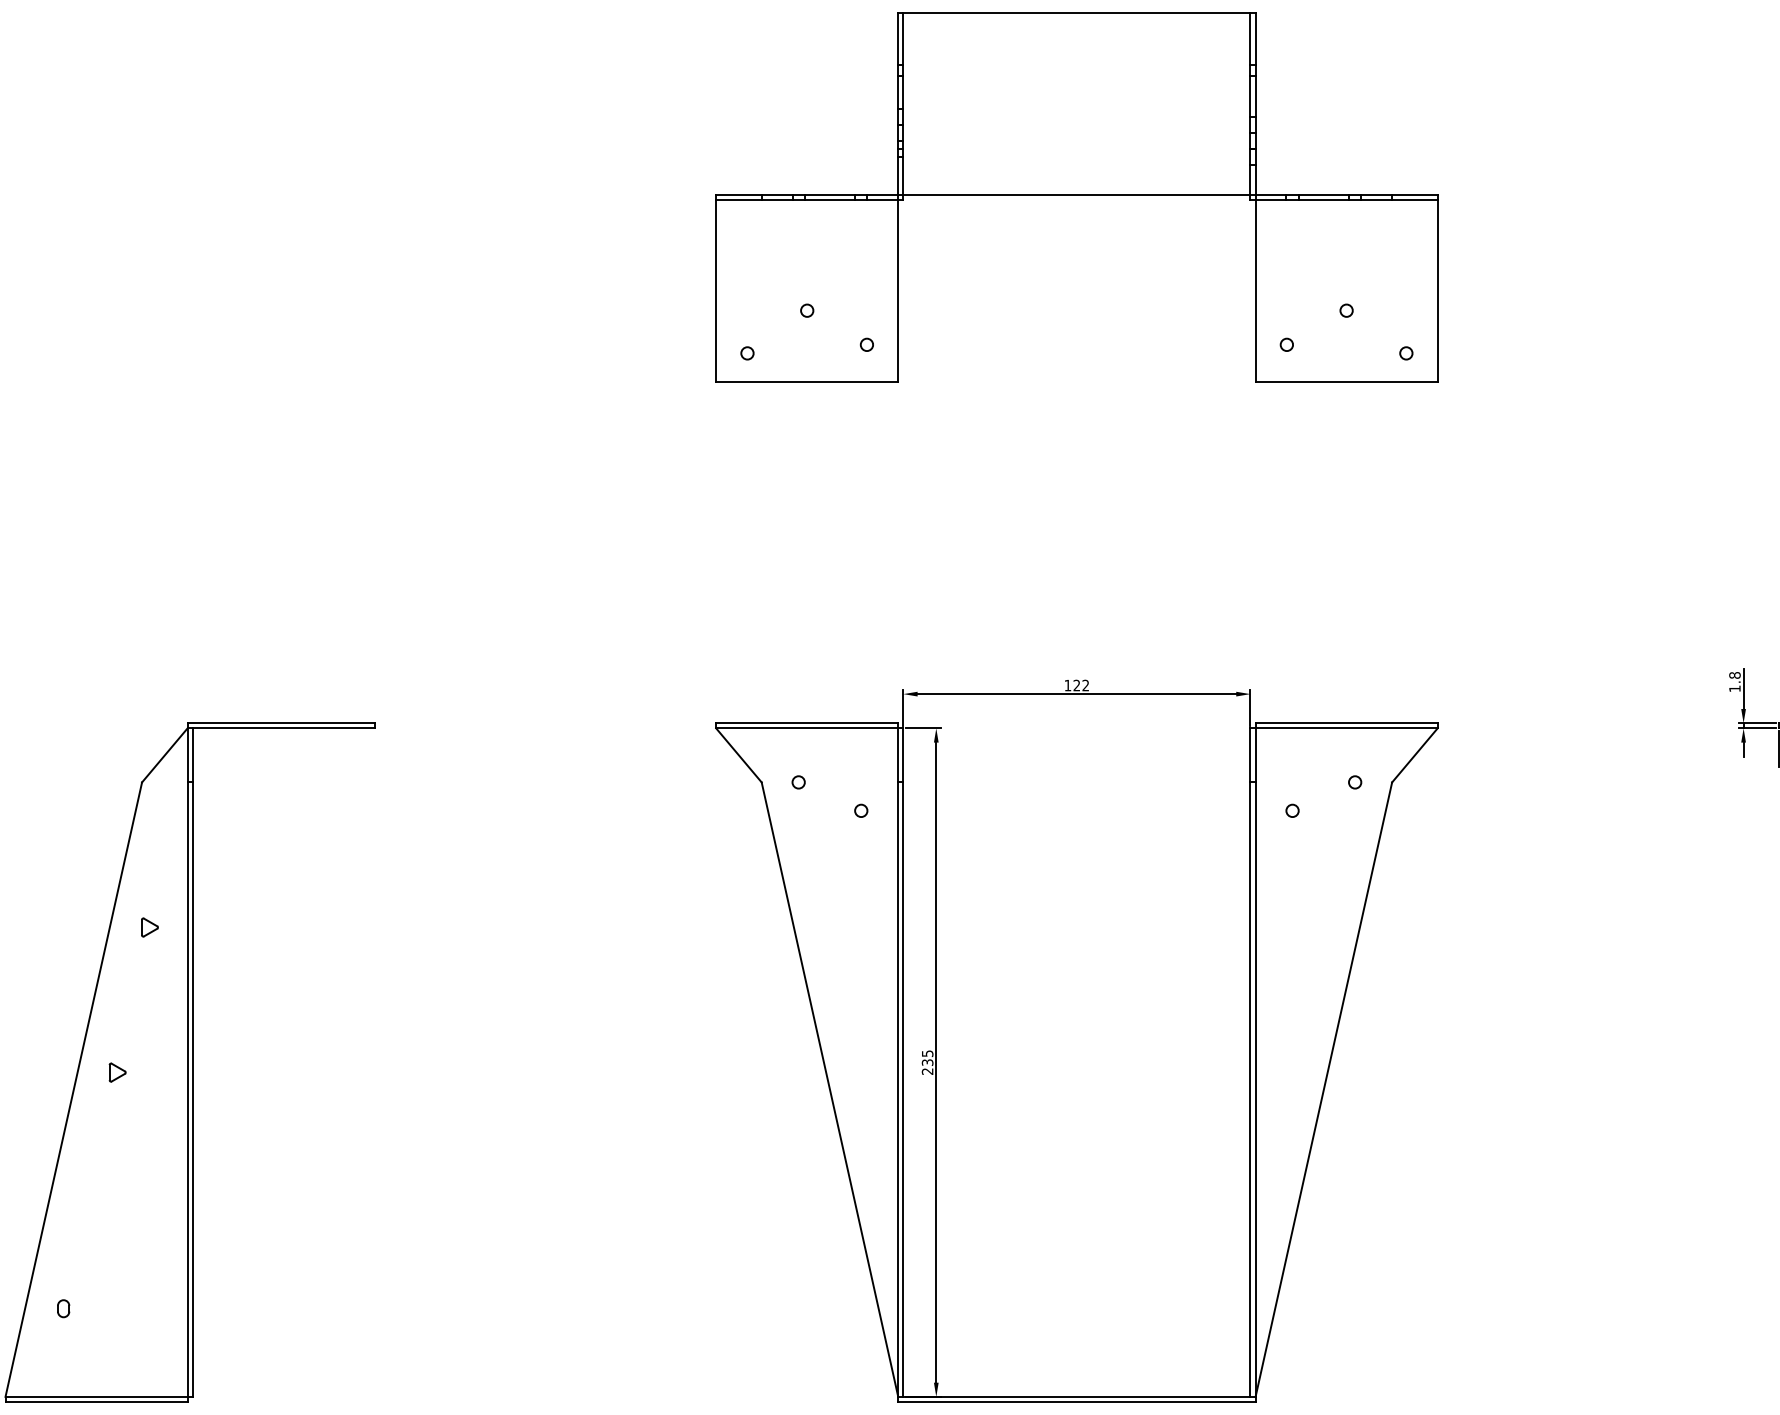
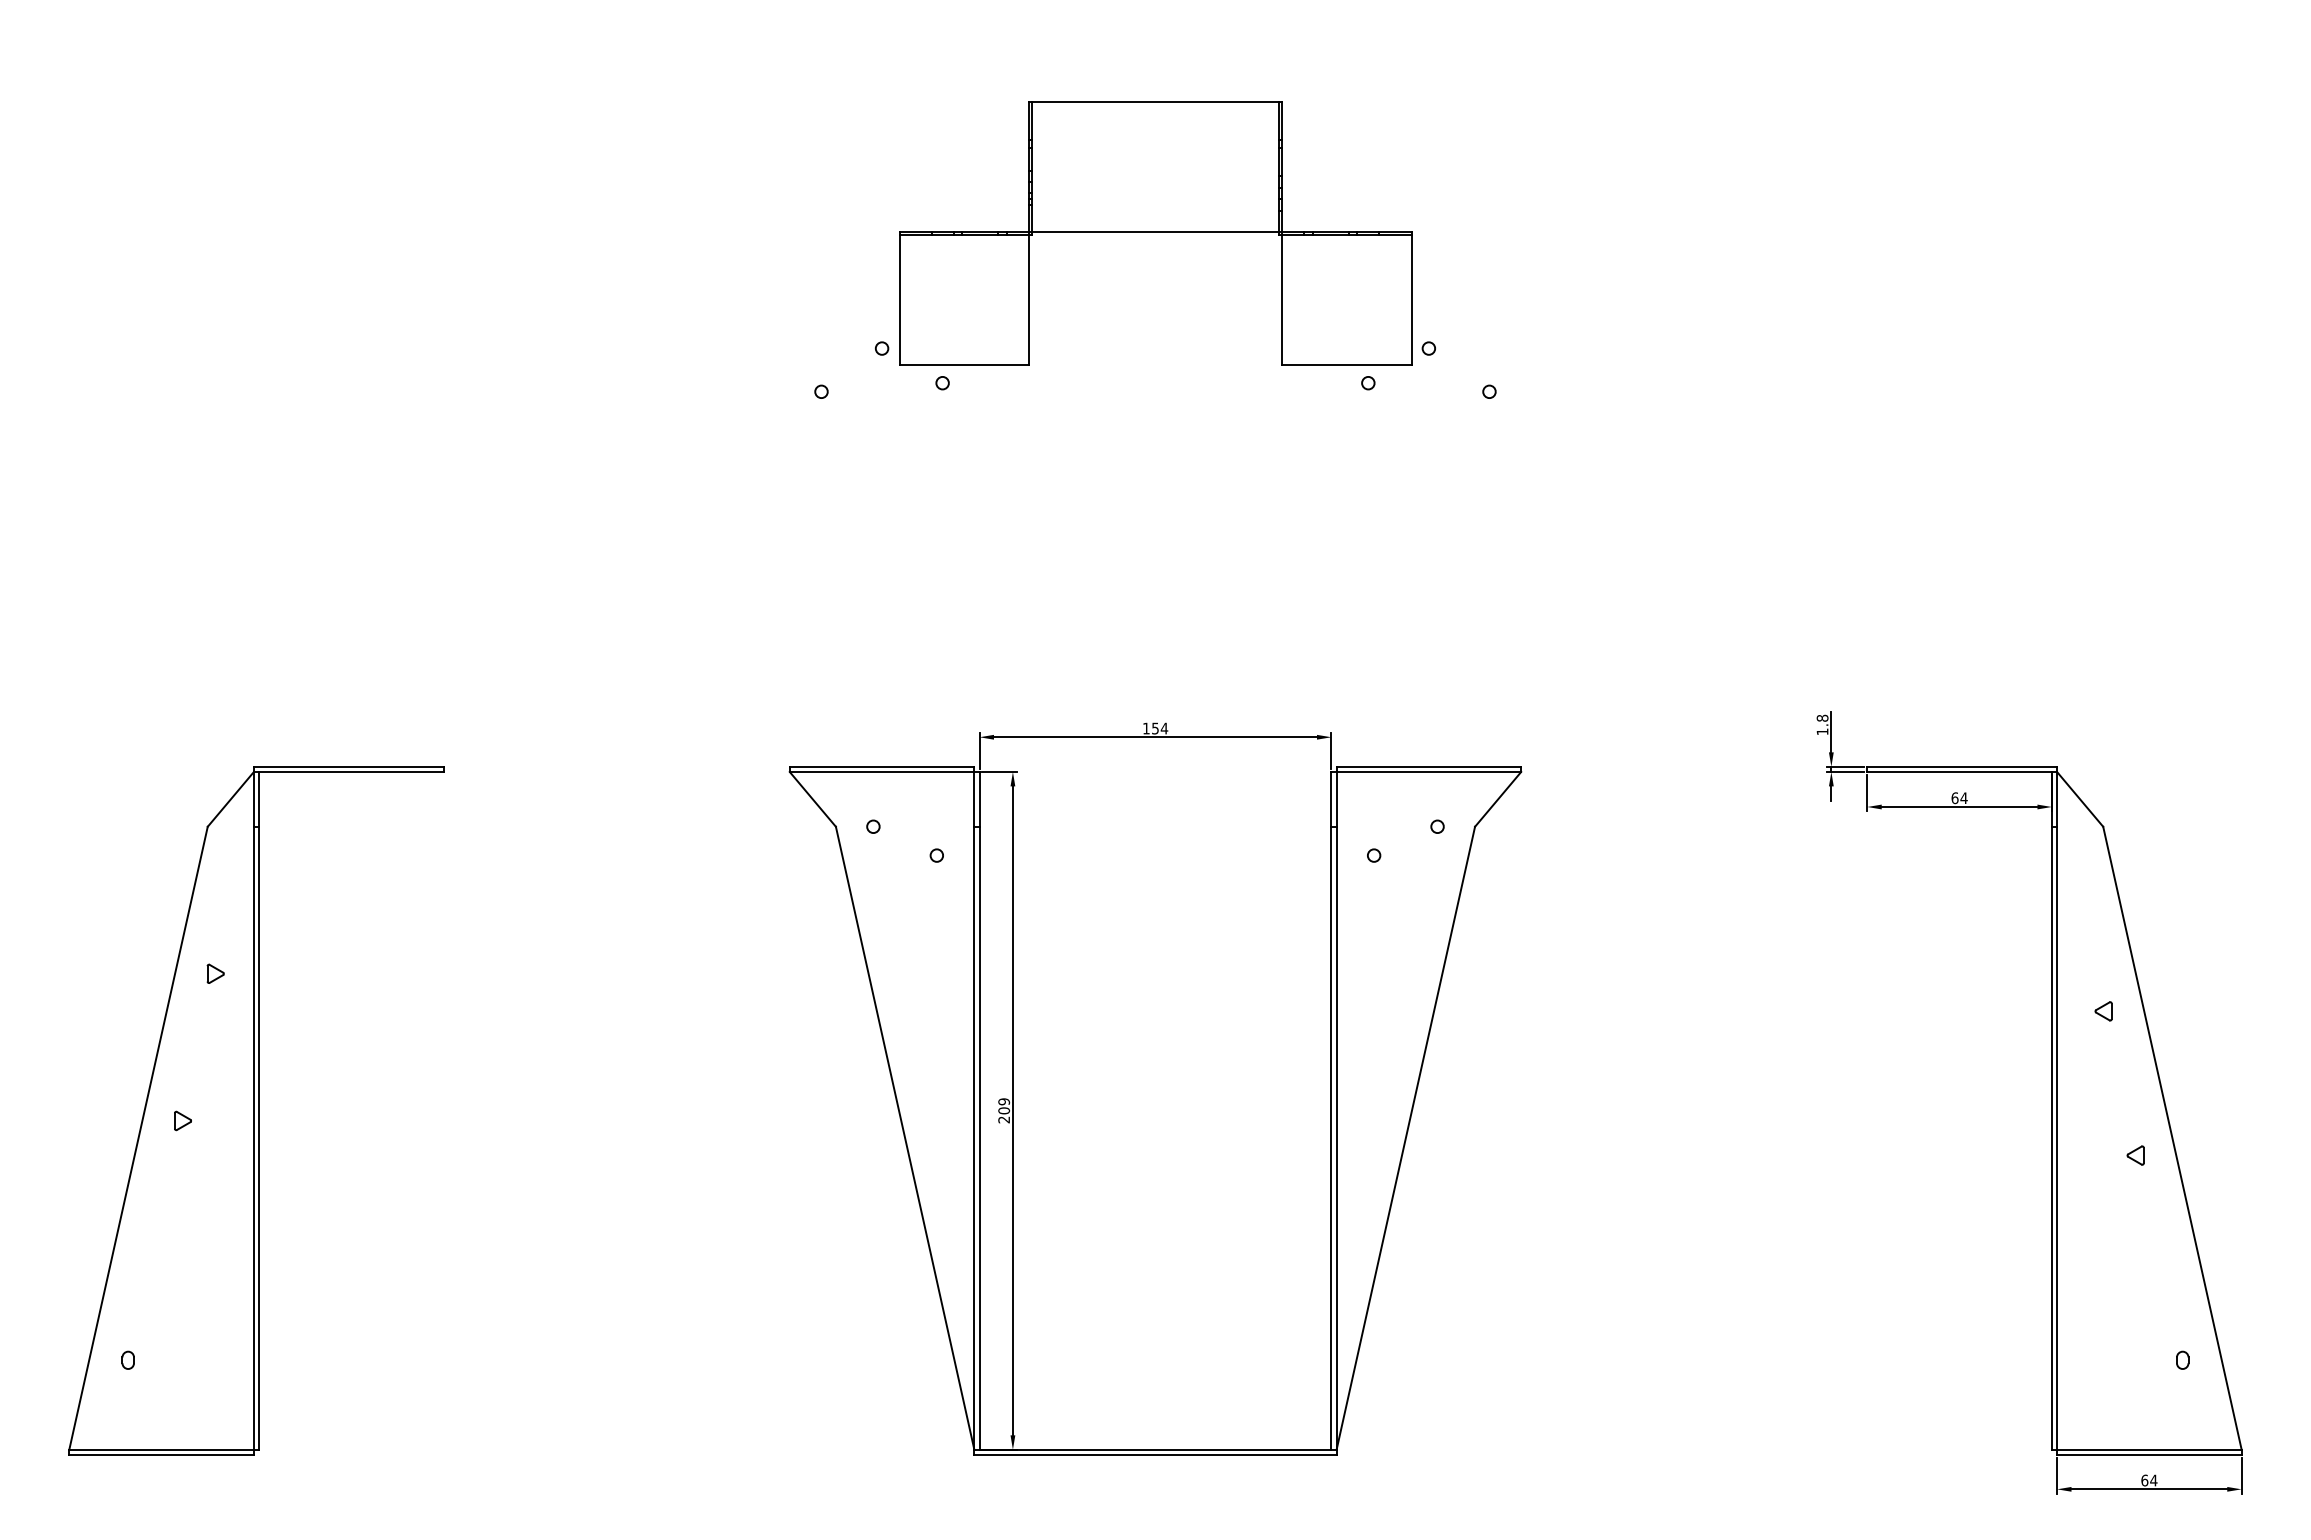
part: (1076, 197) -> (1155, 233), size x0.7
text: (1081, 685) -> (1160, 728), 122 -> 154
text: (926, 1058) -> (1003, 1106), 235 -> 209

